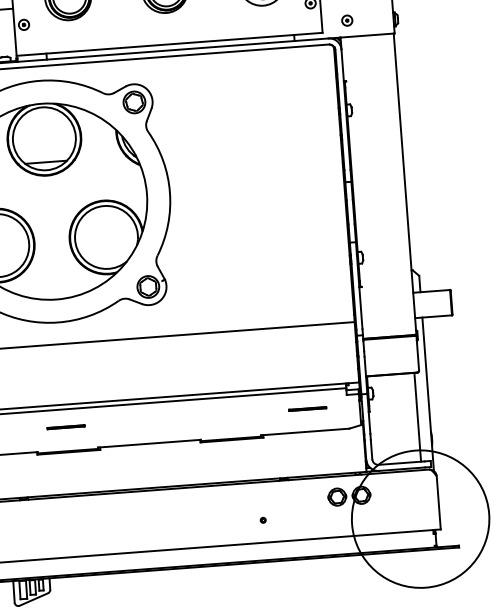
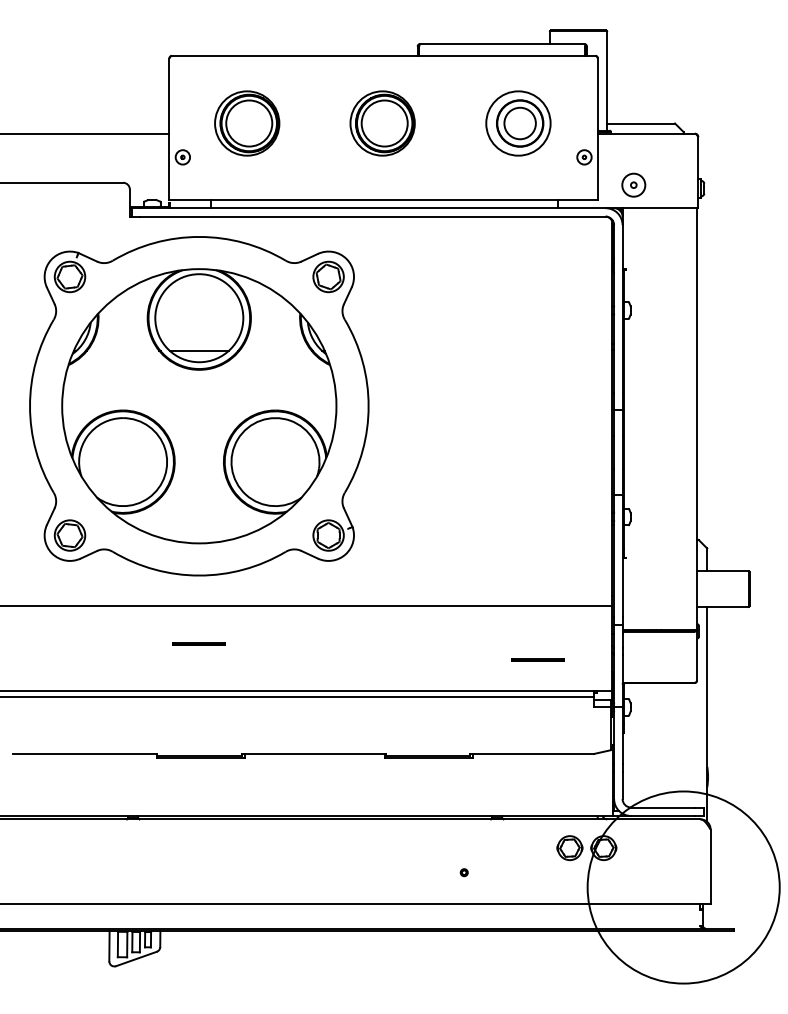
part: (347, 20) -> (633, 185), size x1.6
line: (307, 408) -> (537, 659), moved
line: (417, 417) -> (690, 745), removed
line: (65, 426) -> (198, 643), moved

